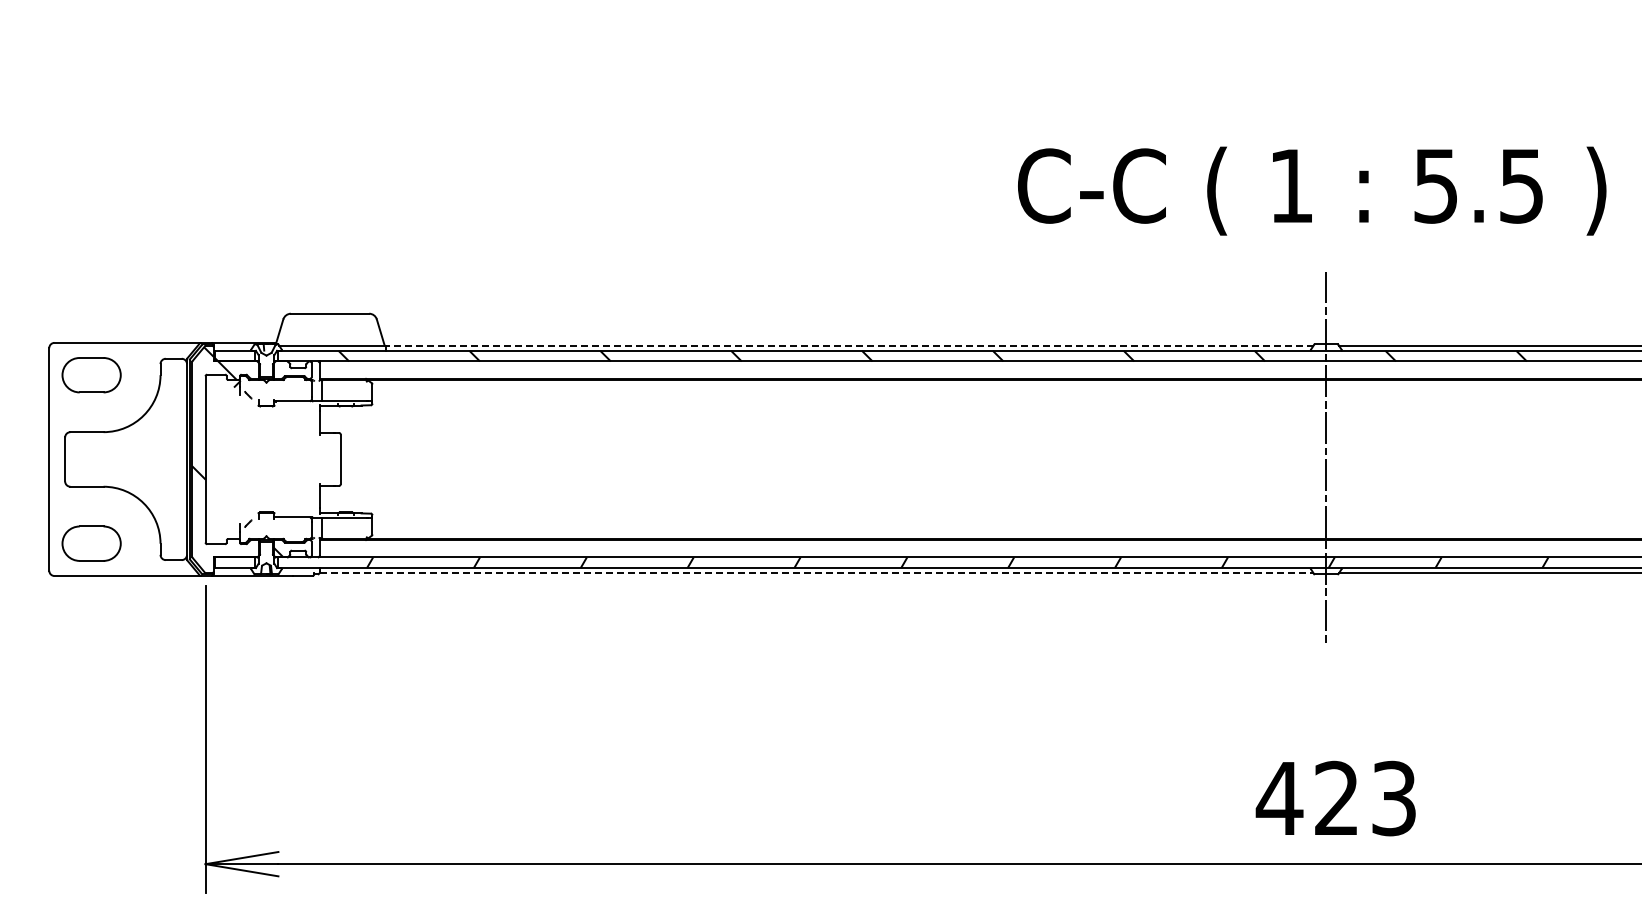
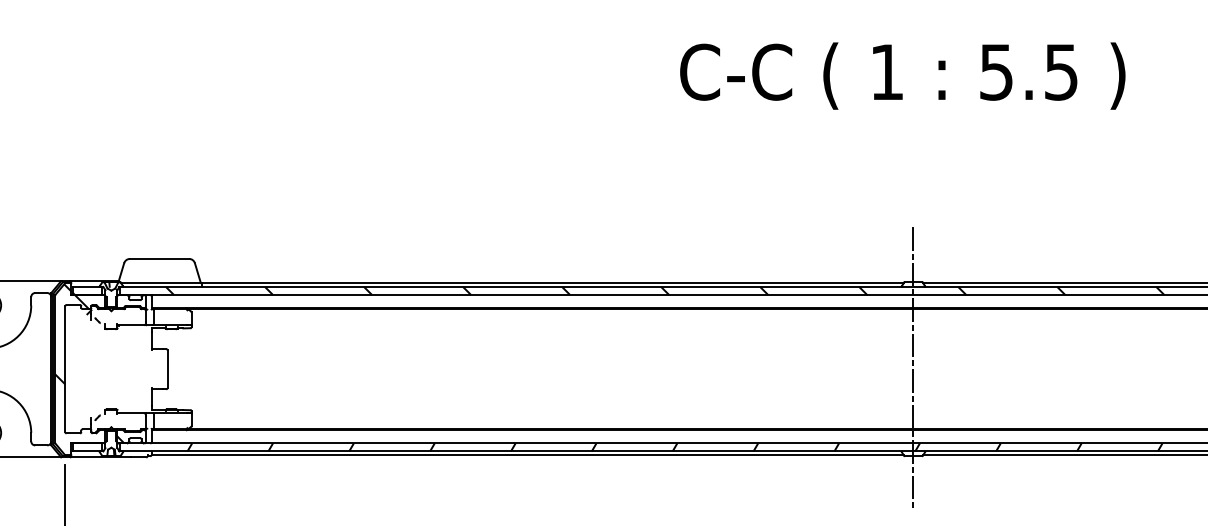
text: (1312, 190) -> (903, 75), moved
line: (849, 345) -> (552, 282), dashed -> solid
line: (817, 573) -> (528, 455), dashed -> solid

